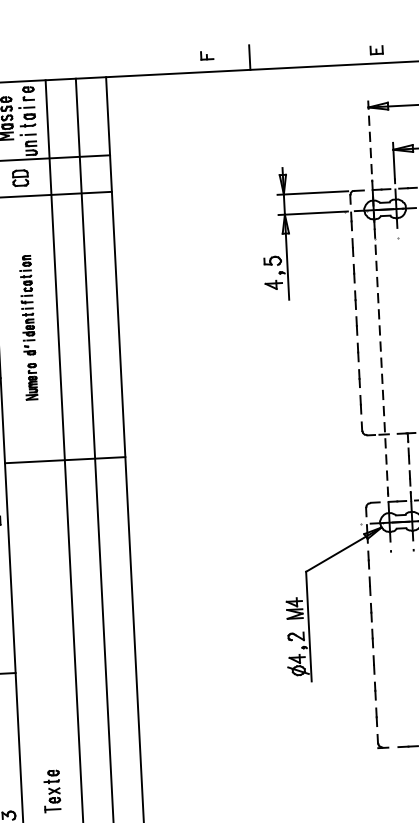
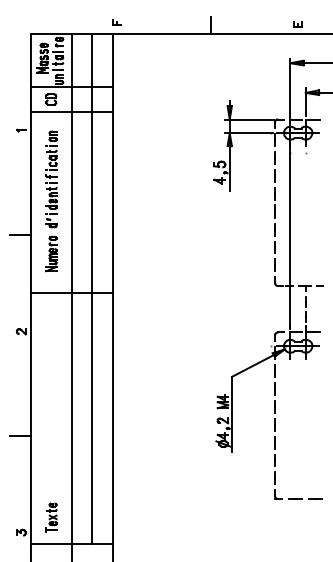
part: (205, 55) -> (116, 22), moved
line: (378, 298) -> (290, 193), dashed -> solid
part: (28, 327) -> (51, 201), size x1.43

